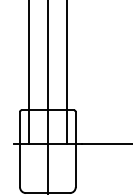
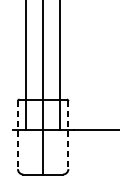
line: (20, 149) -> (18, 135), solid -> dashed
line: (75, 149) -> (68, 135), solid -> dashed

